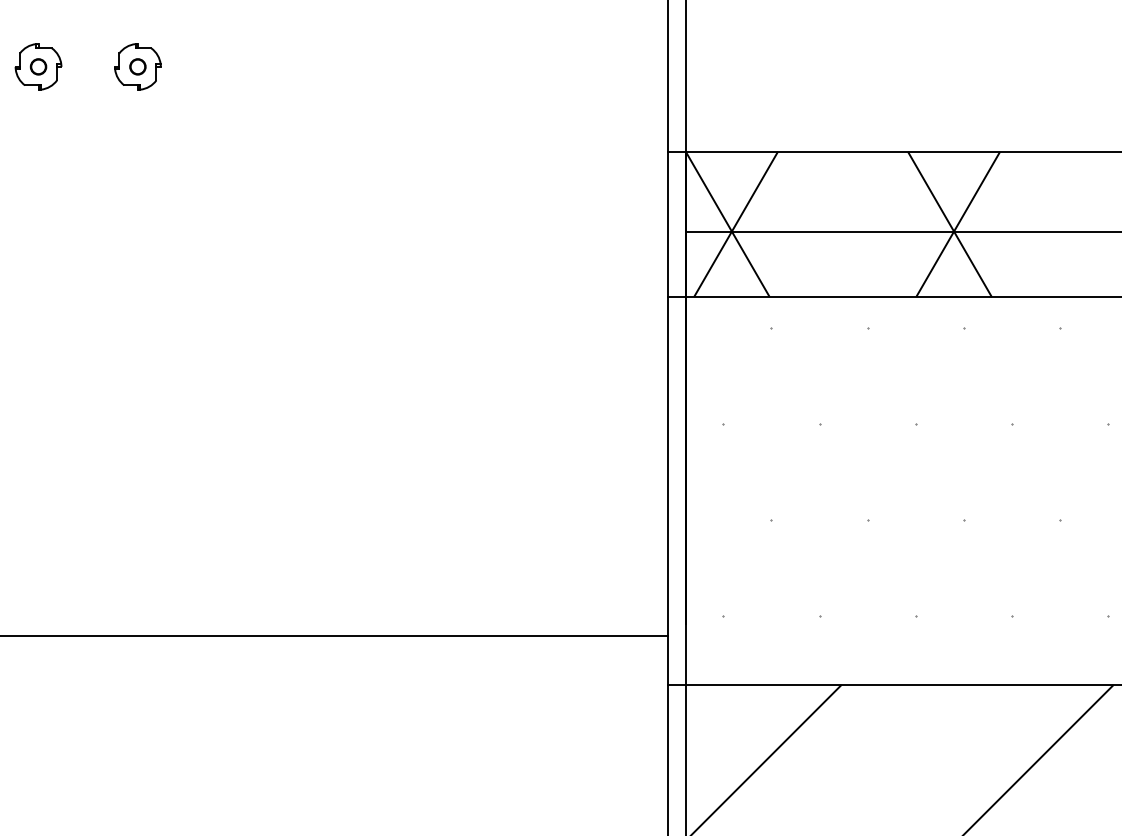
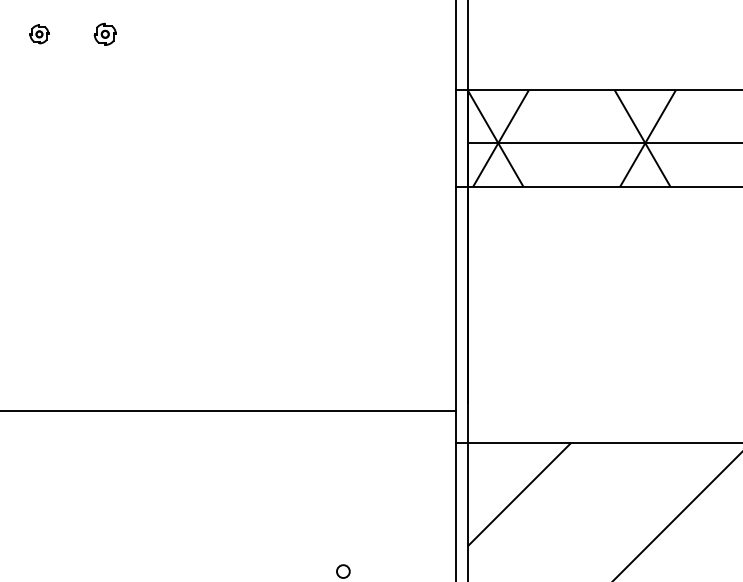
part: (38, 67) -> (39, 34), size x0.6
part: (138, 67) -> (105, 34), size x0.7
hatch: (890, 470) -> (603, 301), removed

